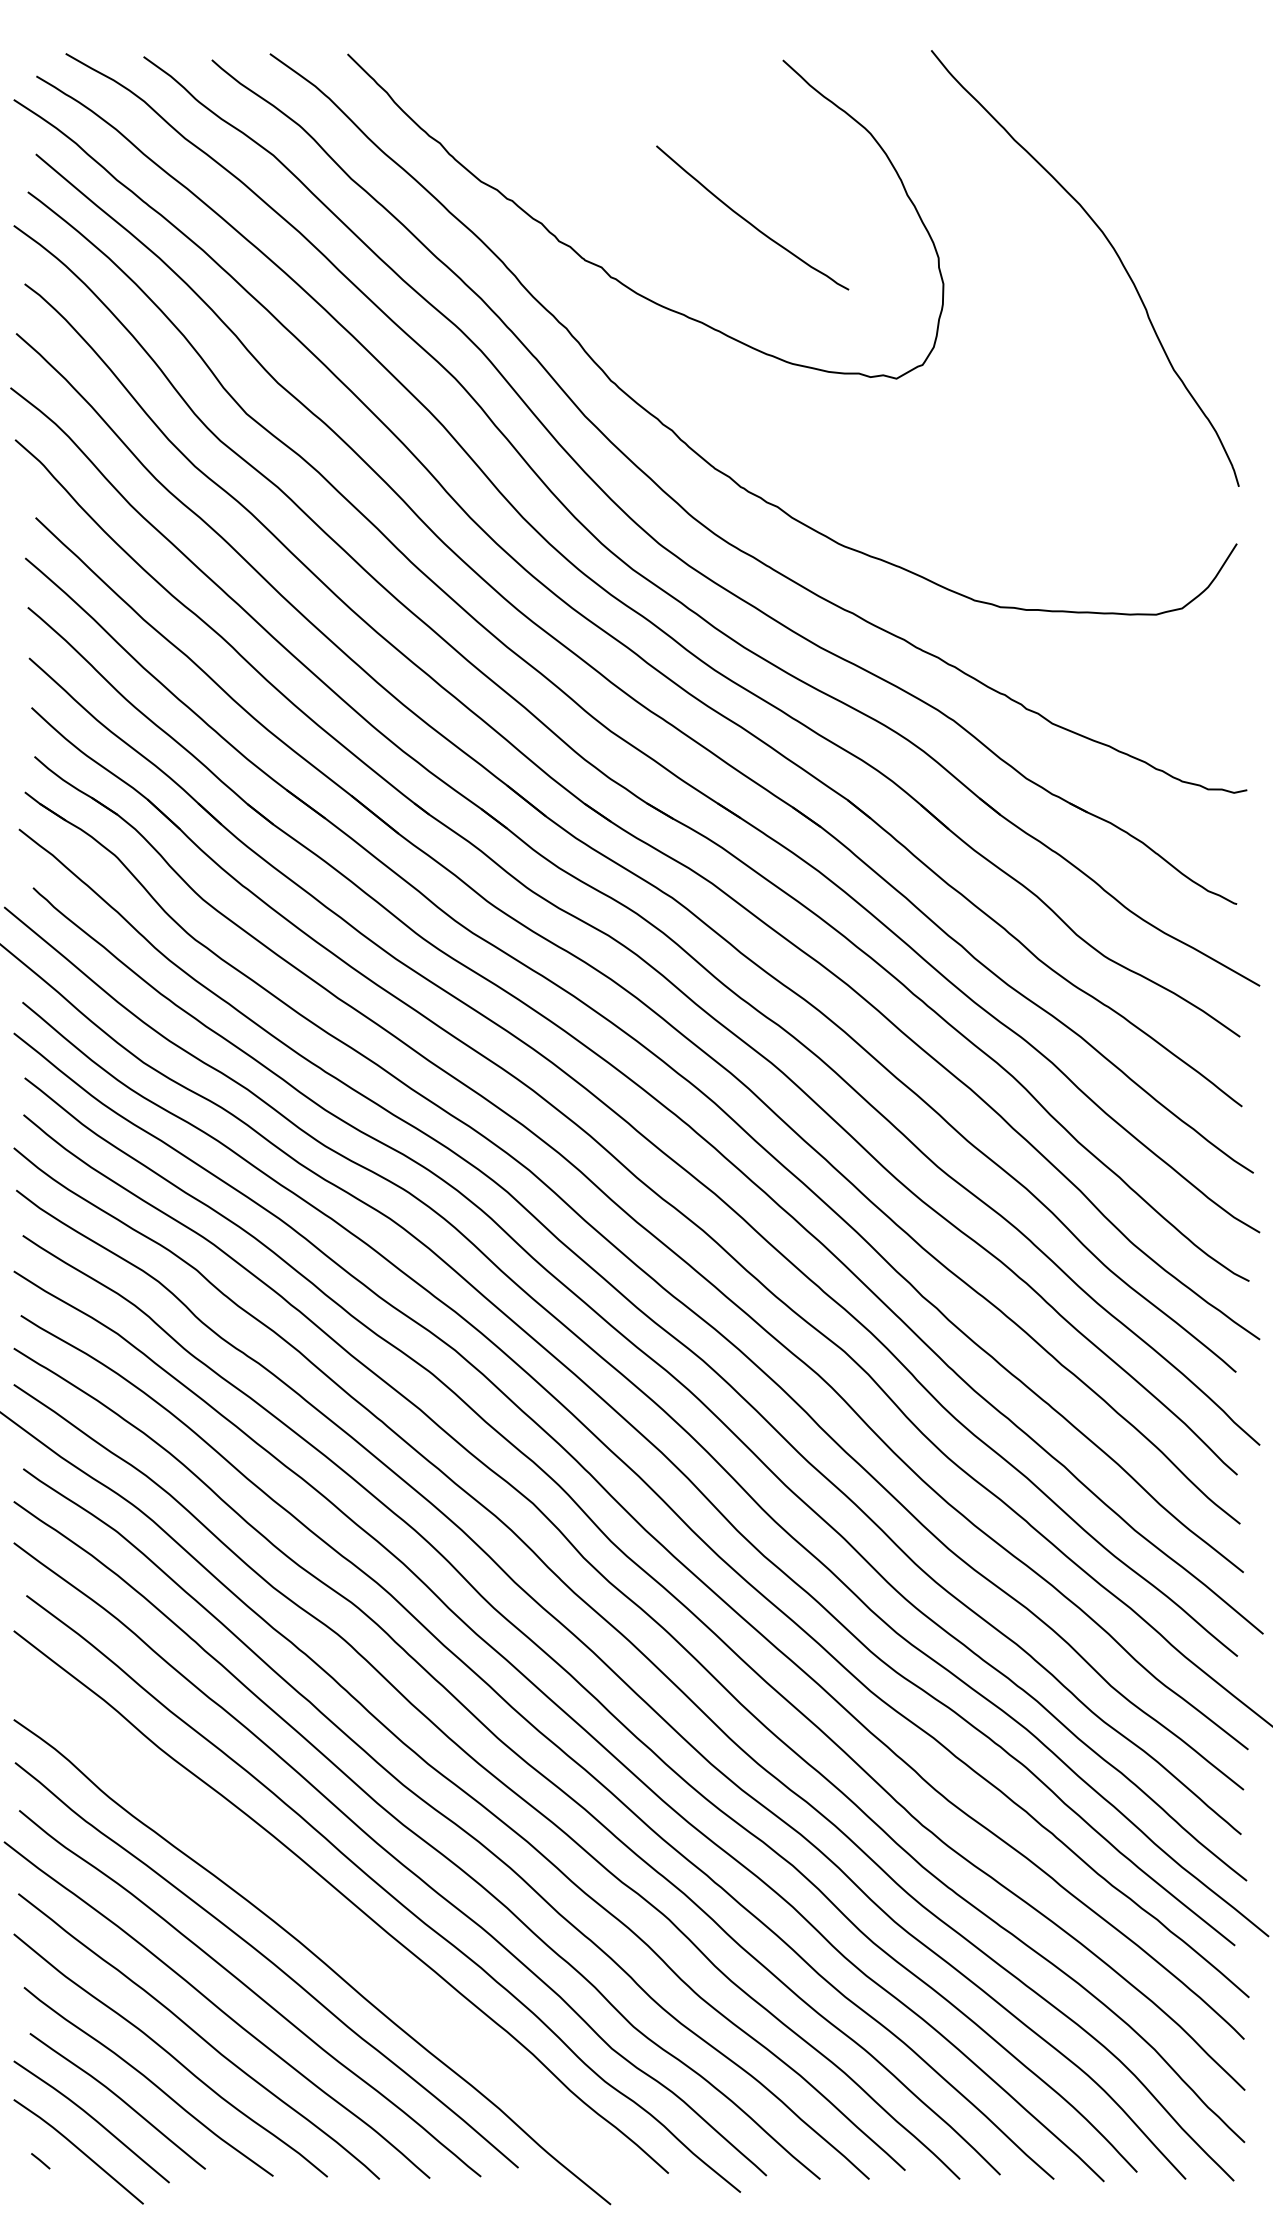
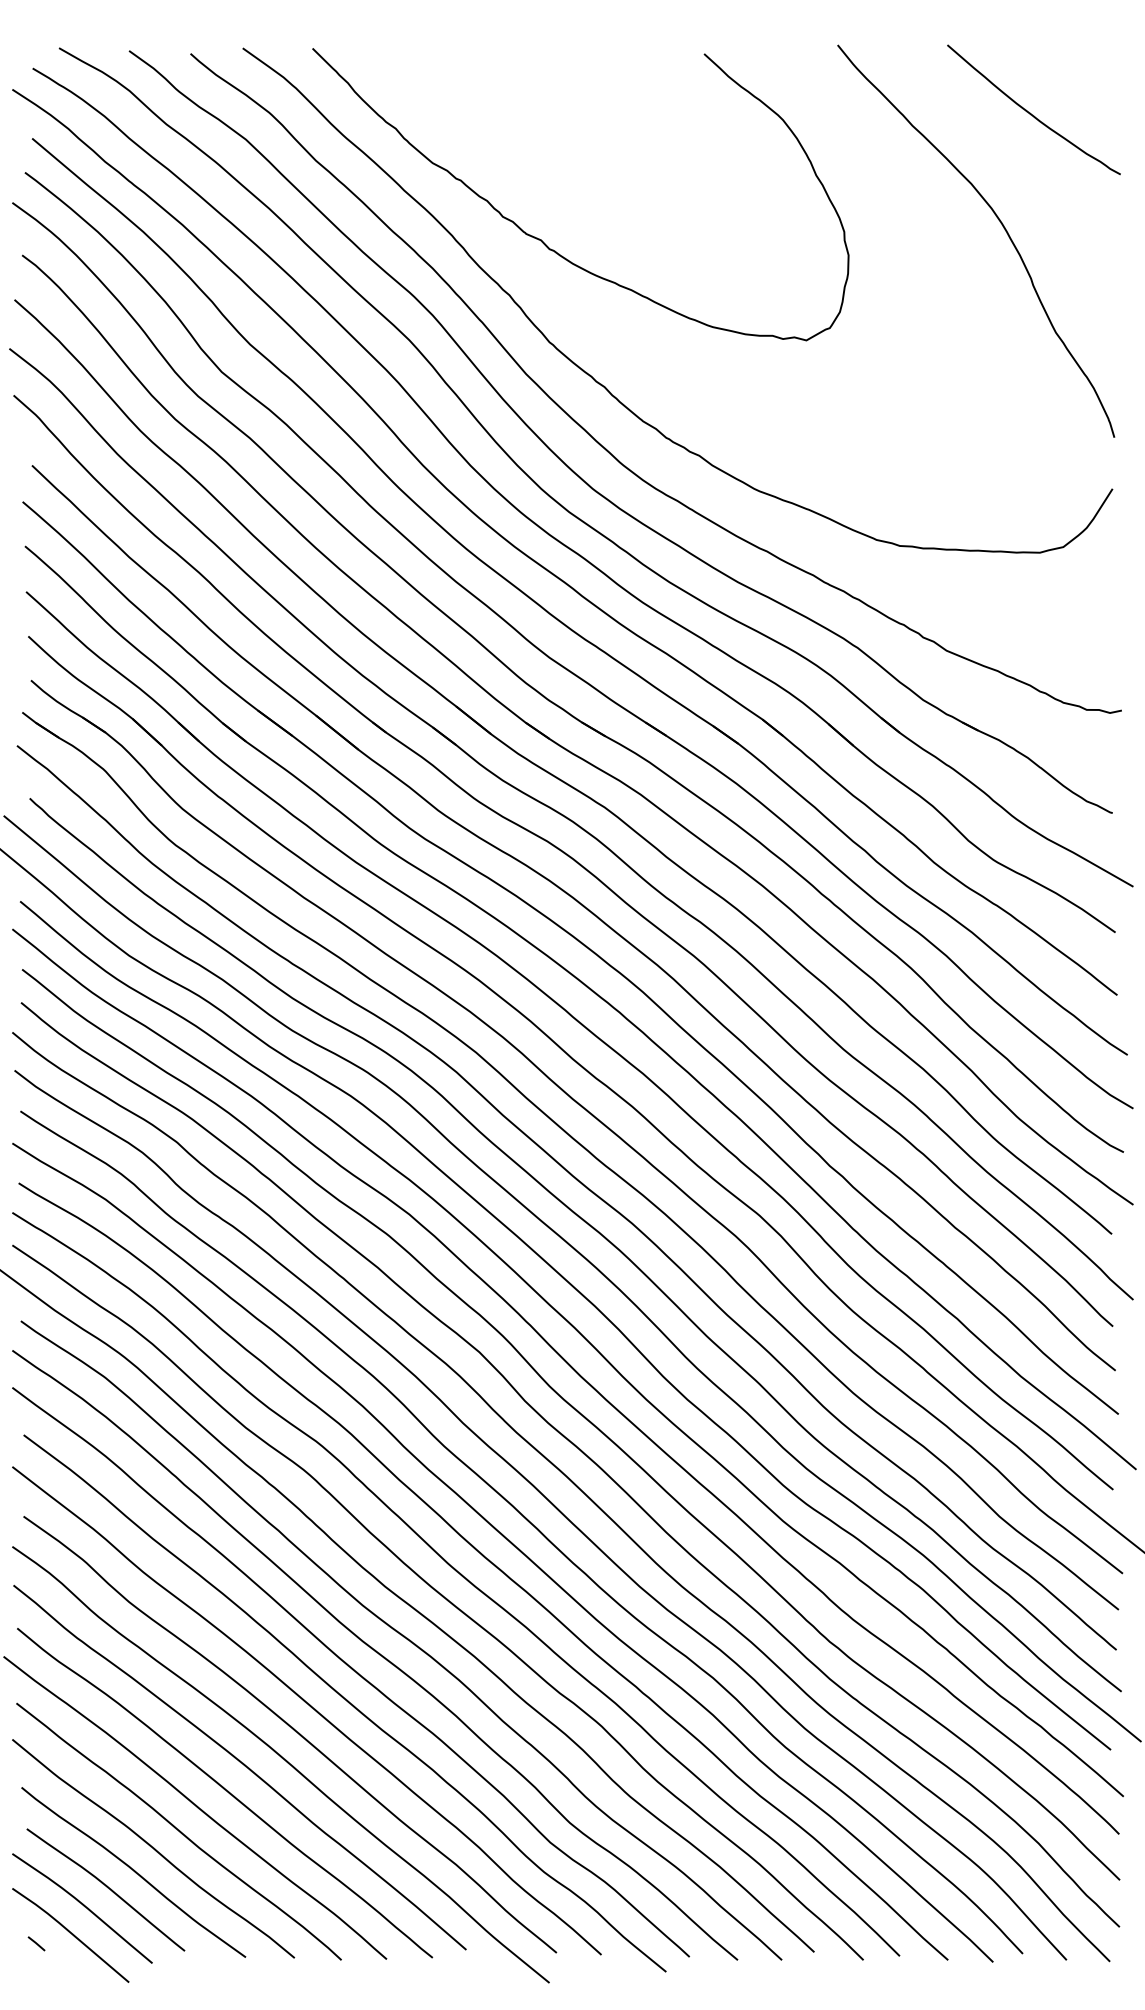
curve: (748, 220) -> (1030, 112), moved
curve: (326, 1924) -> (293, 1730), added

